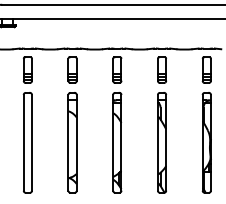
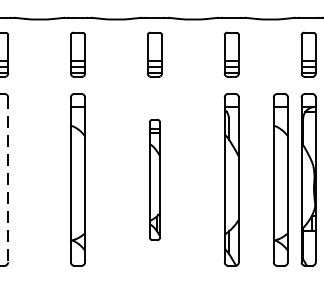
line: (32, 142) -> (9, 179), solid -> dashed
part: (117, 142) -> (155, 179), size x0.7
part: (190, 142) -> (280, 179), added

